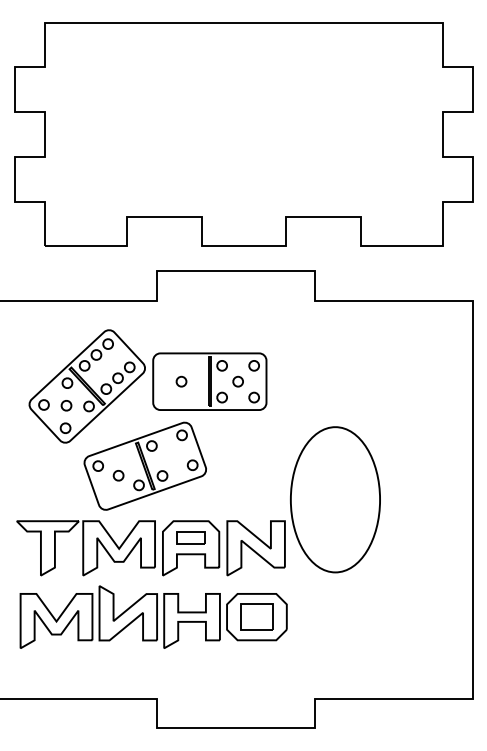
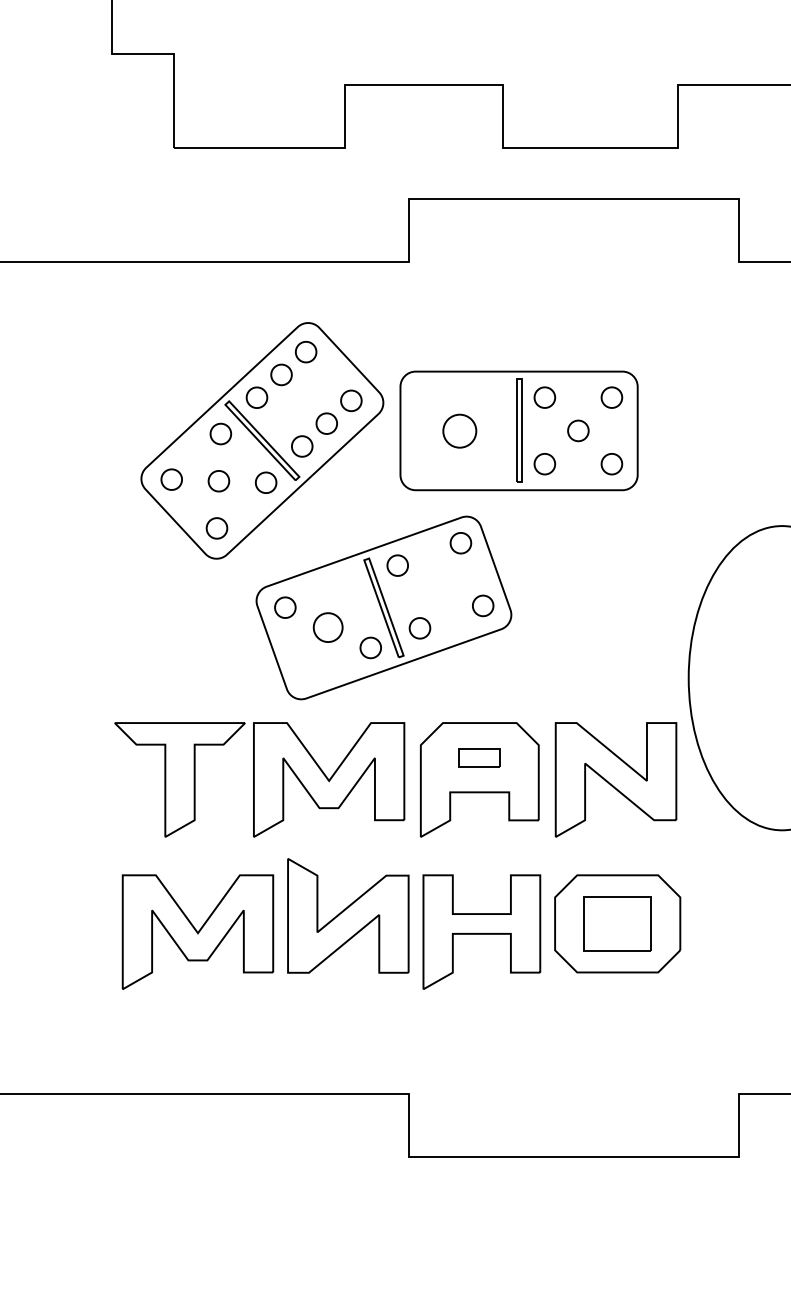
part: (181, 381) -> (459, 430), size x1.6
part: (118, 475) -> (327, 627), size x1.4
part: (190, 537) -> (478, 757), size x0.7

